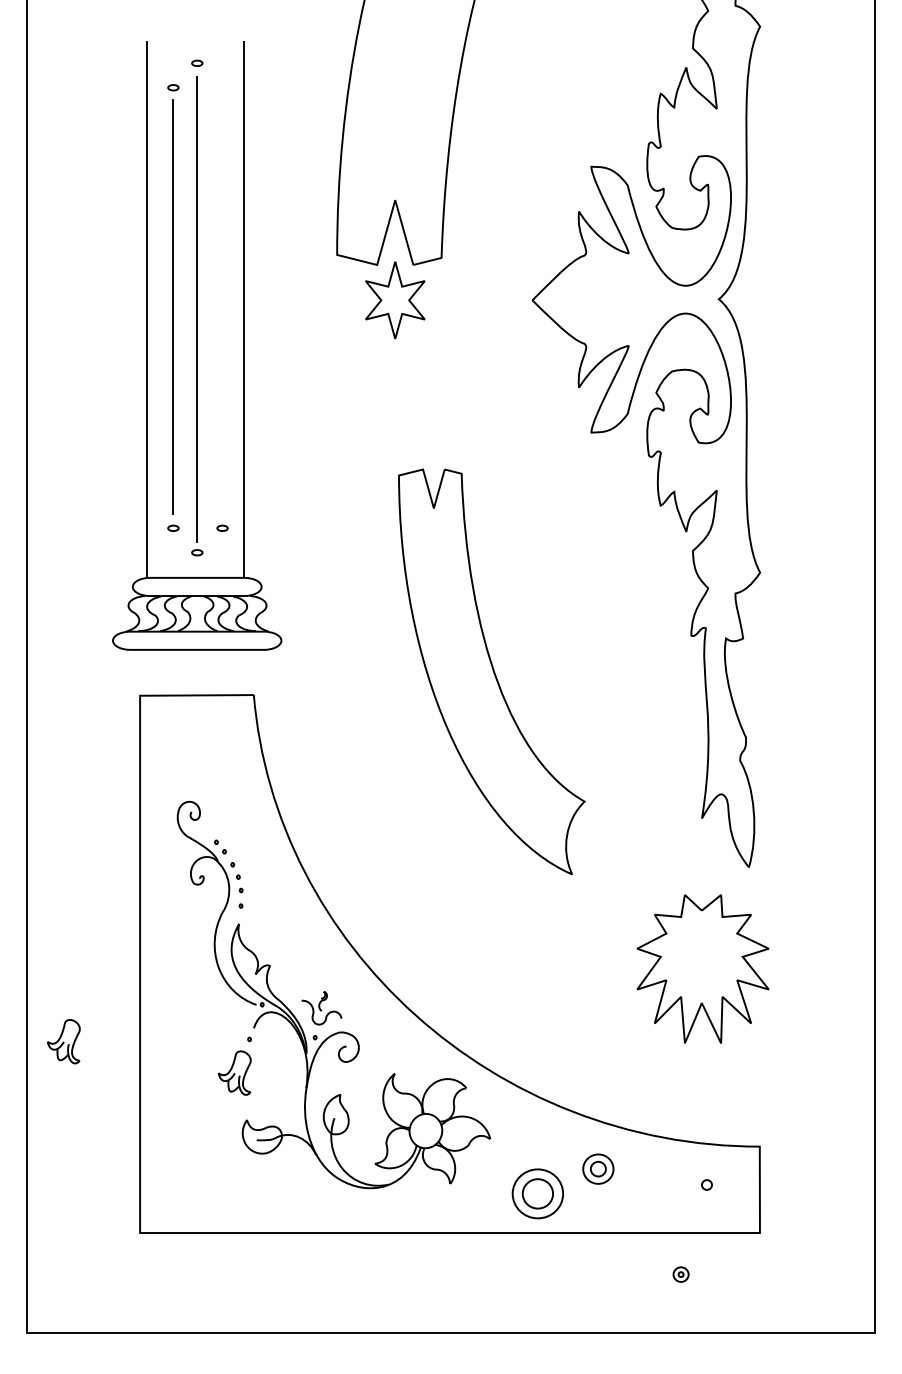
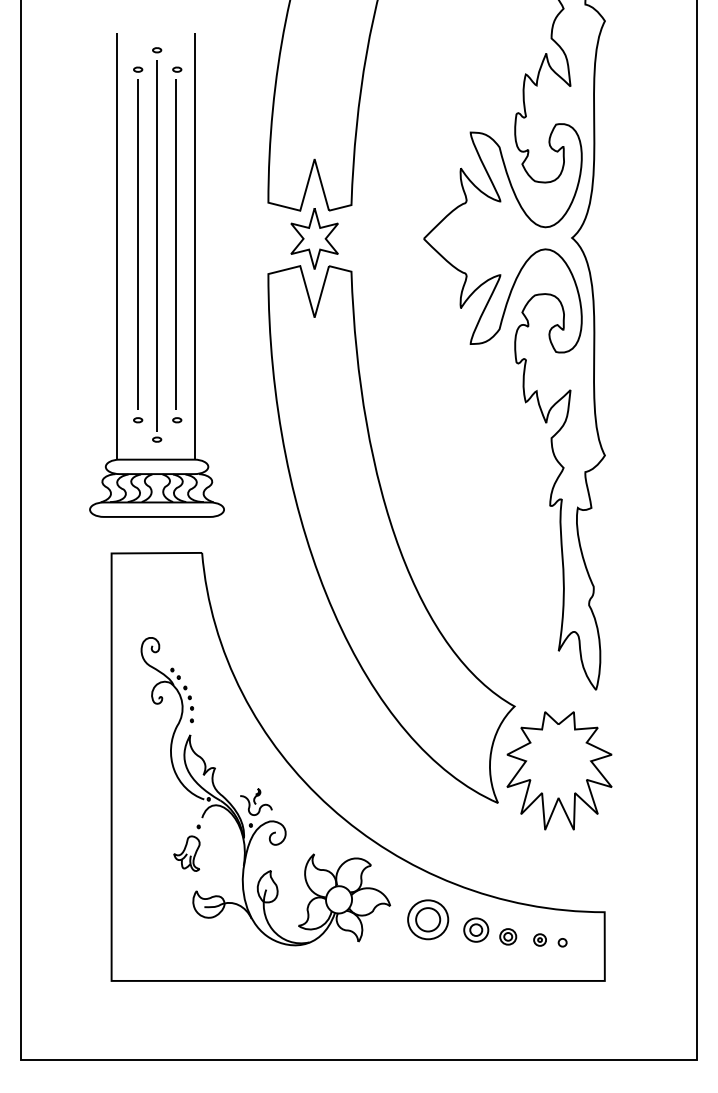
part: (222, 298) -> (177, 237), added
part: (491, 671) -> (391, 534), size x1.67
part: (63, 1041) -> (50, 828), removed
part: (638, 1177) -> (508, 936), added
part: (538, 1193) -> (428, 919), moved
part: (680, 1273) -> (539, 939), moved

